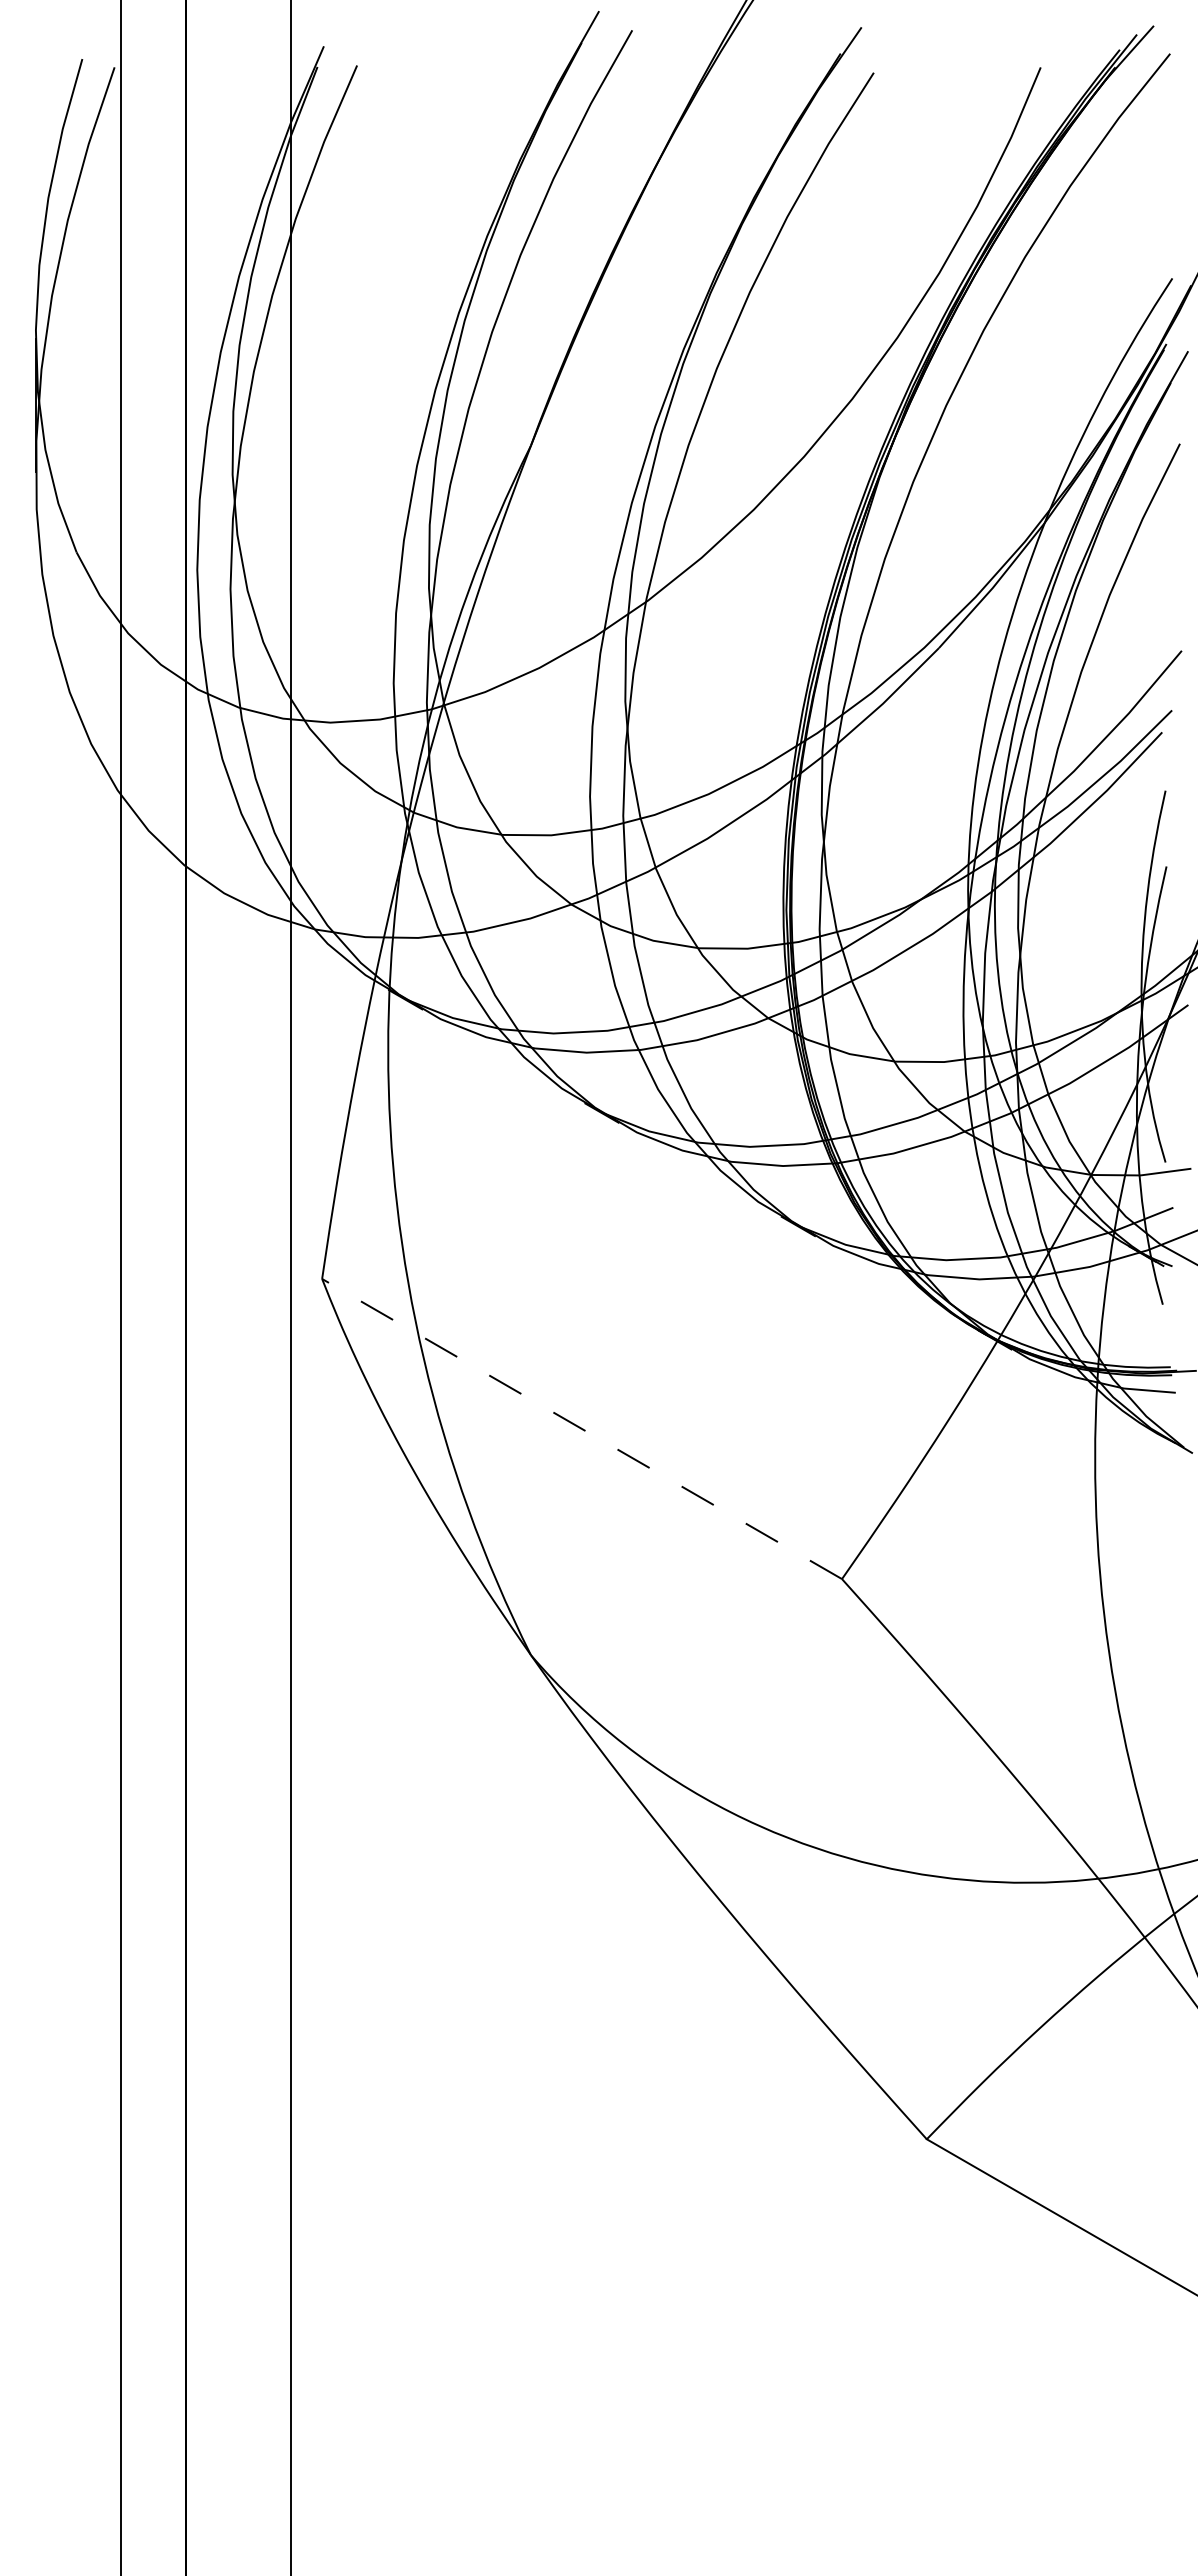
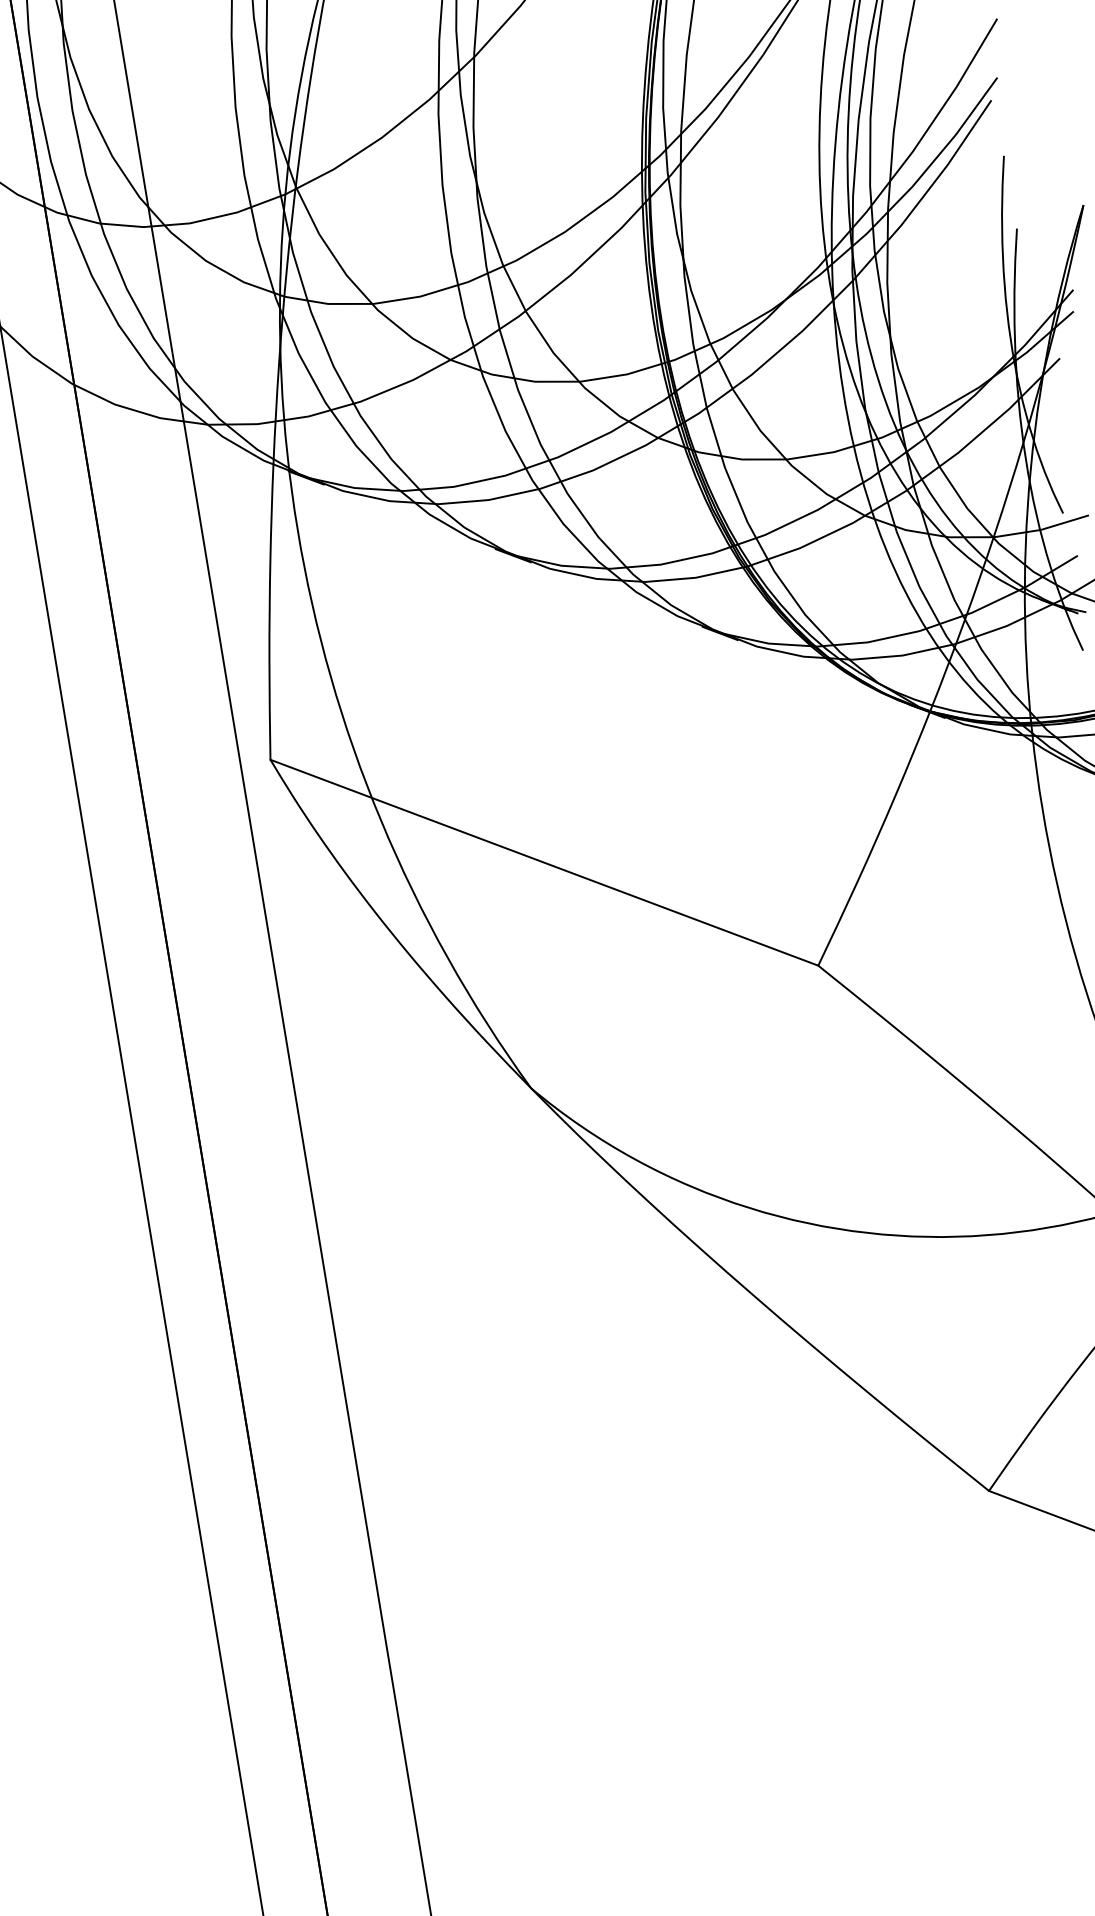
line: (581, 1428) -> (543, 862), dashed -> solid

